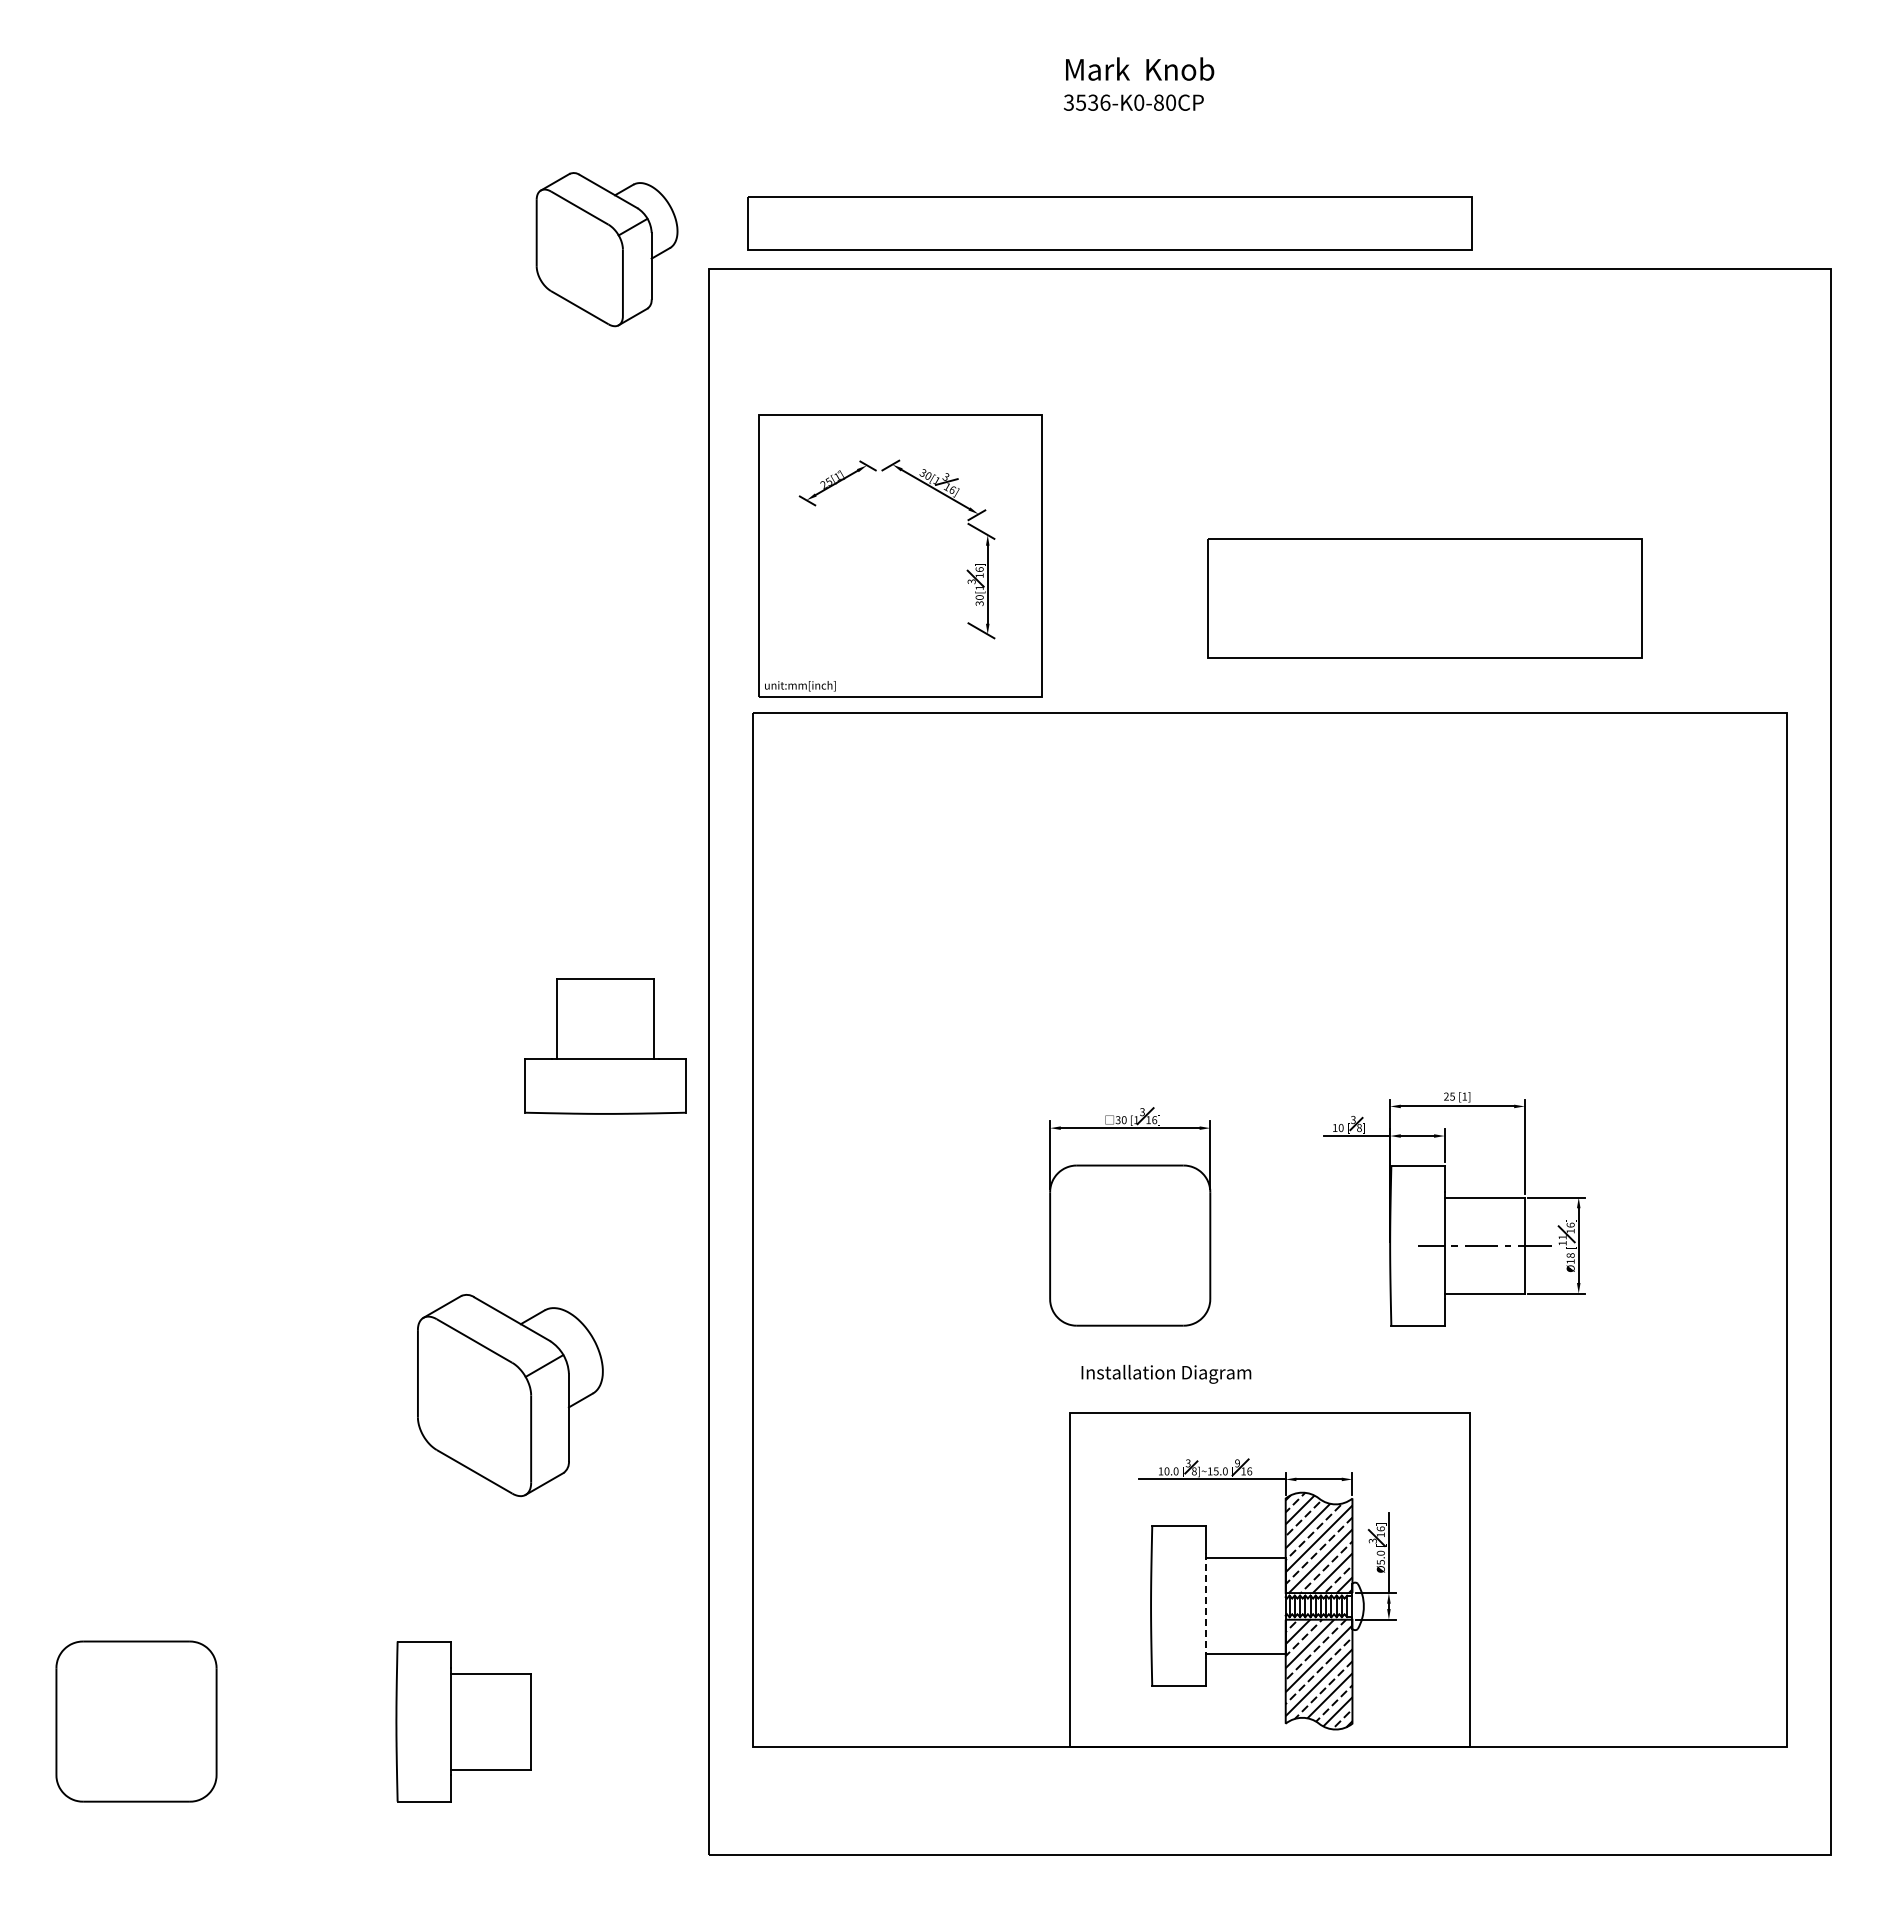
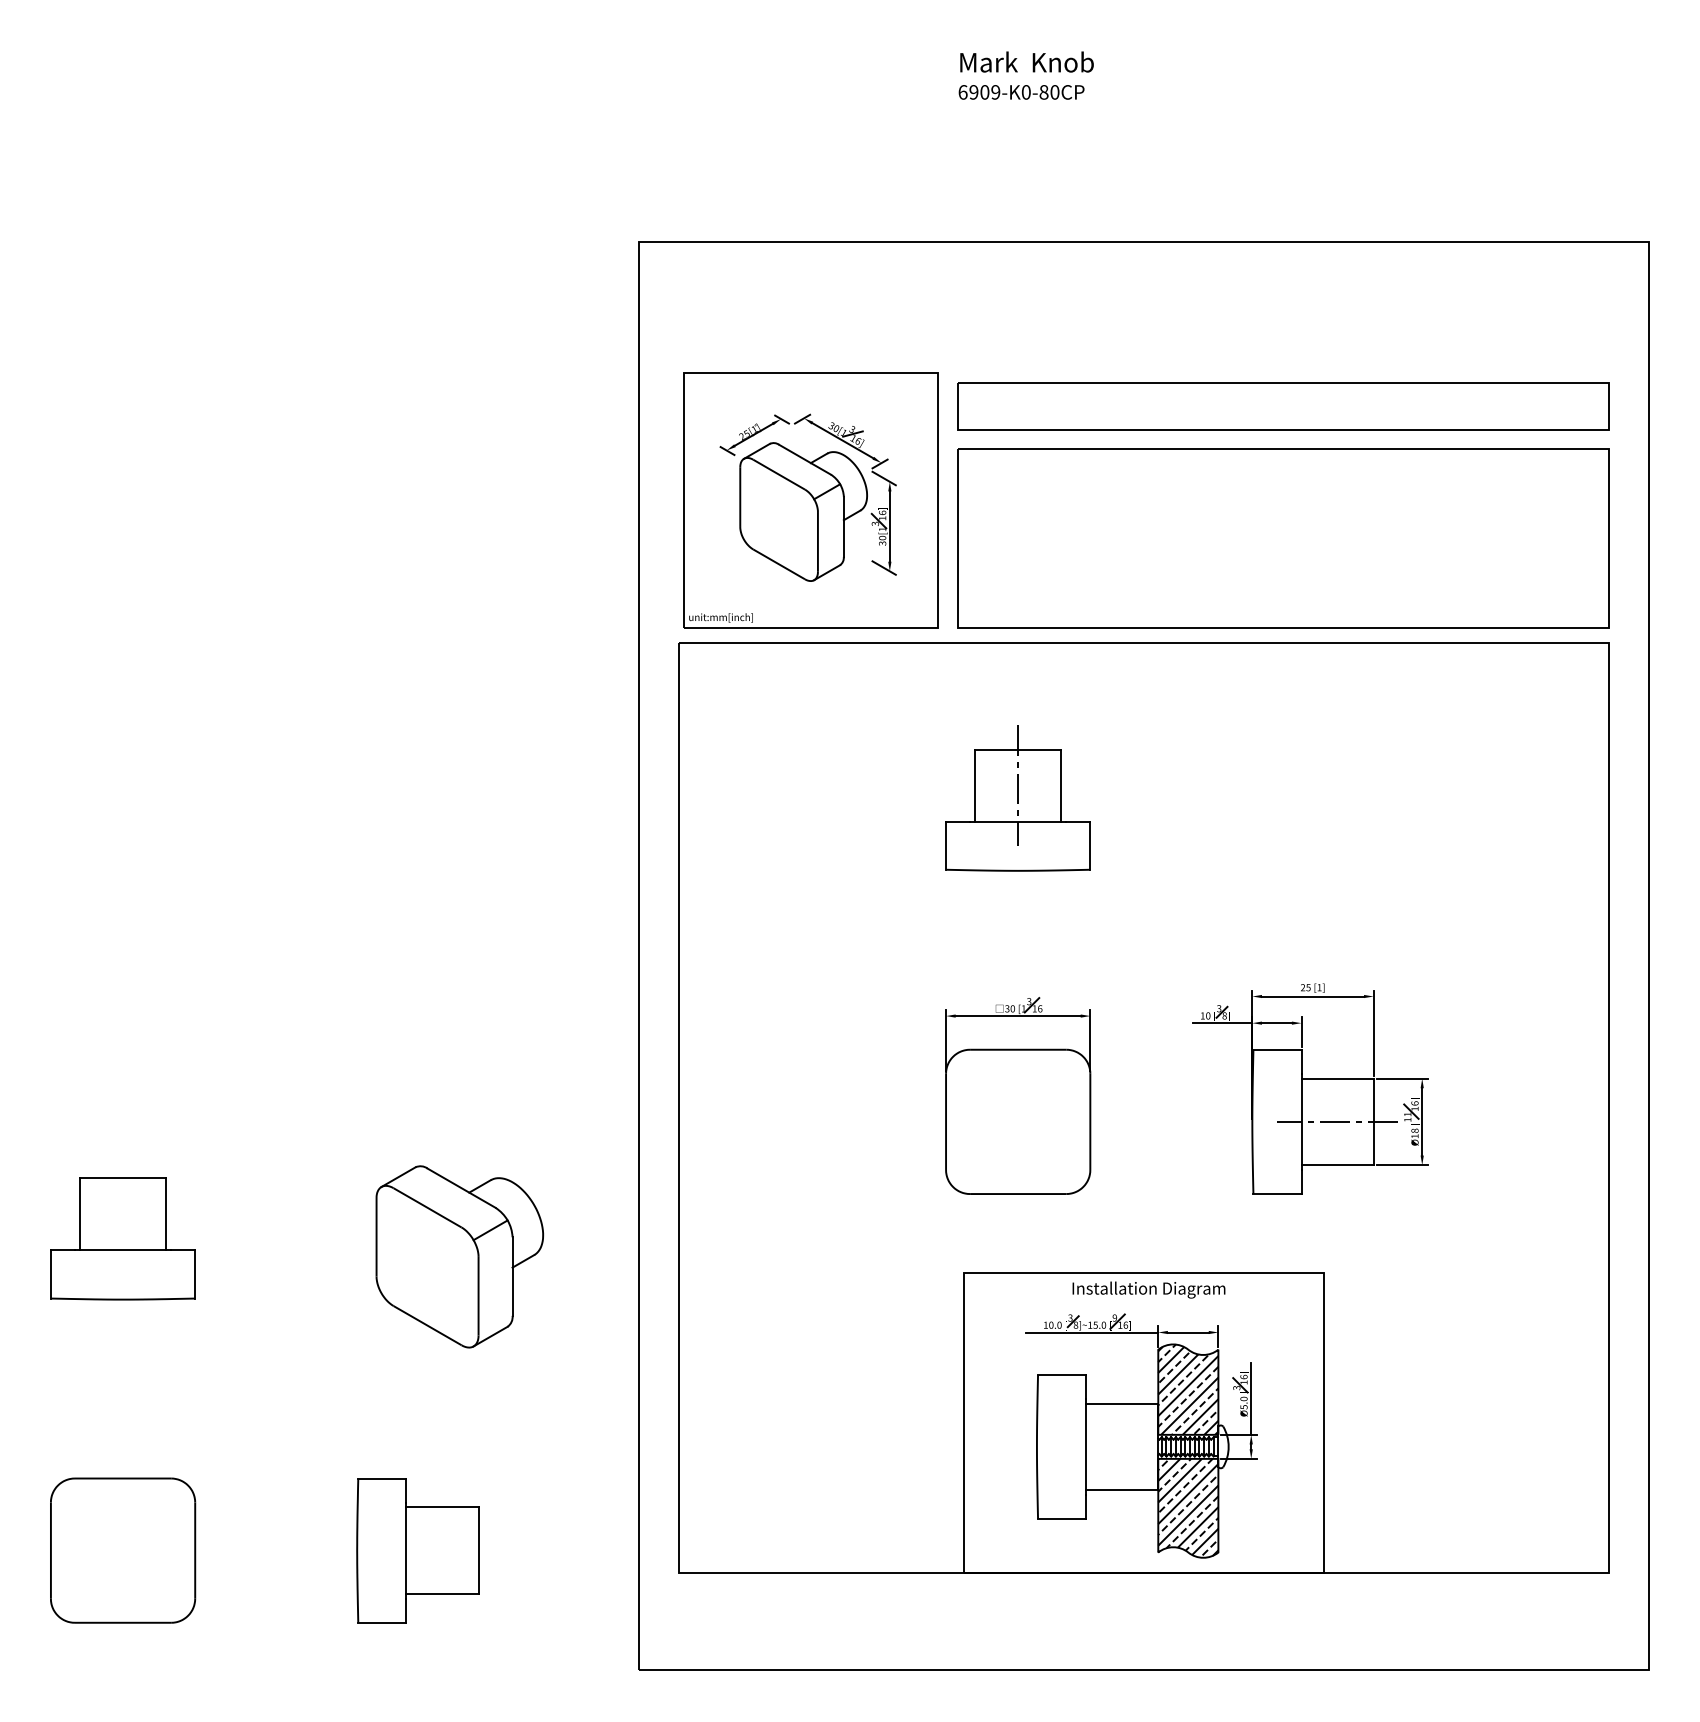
text: (1086, 102) -> (978, 92), 3536-K0-80CP -> 6909-K0-80CP
part: (1109, 223) -> (1283, 406), moved
part: (606, 249) -> (803, 511), moved
part: (1424, 597) -> (1283, 538), size x1.67
part: (1129, 886) -> (1017, 798), added
part: (605, 1046) -> (123, 1238), moved
text: (1166, 1373) -> (1149, 1289), moved
line: (1205, 1606) -> (1086, 1446), dashed -> solid

